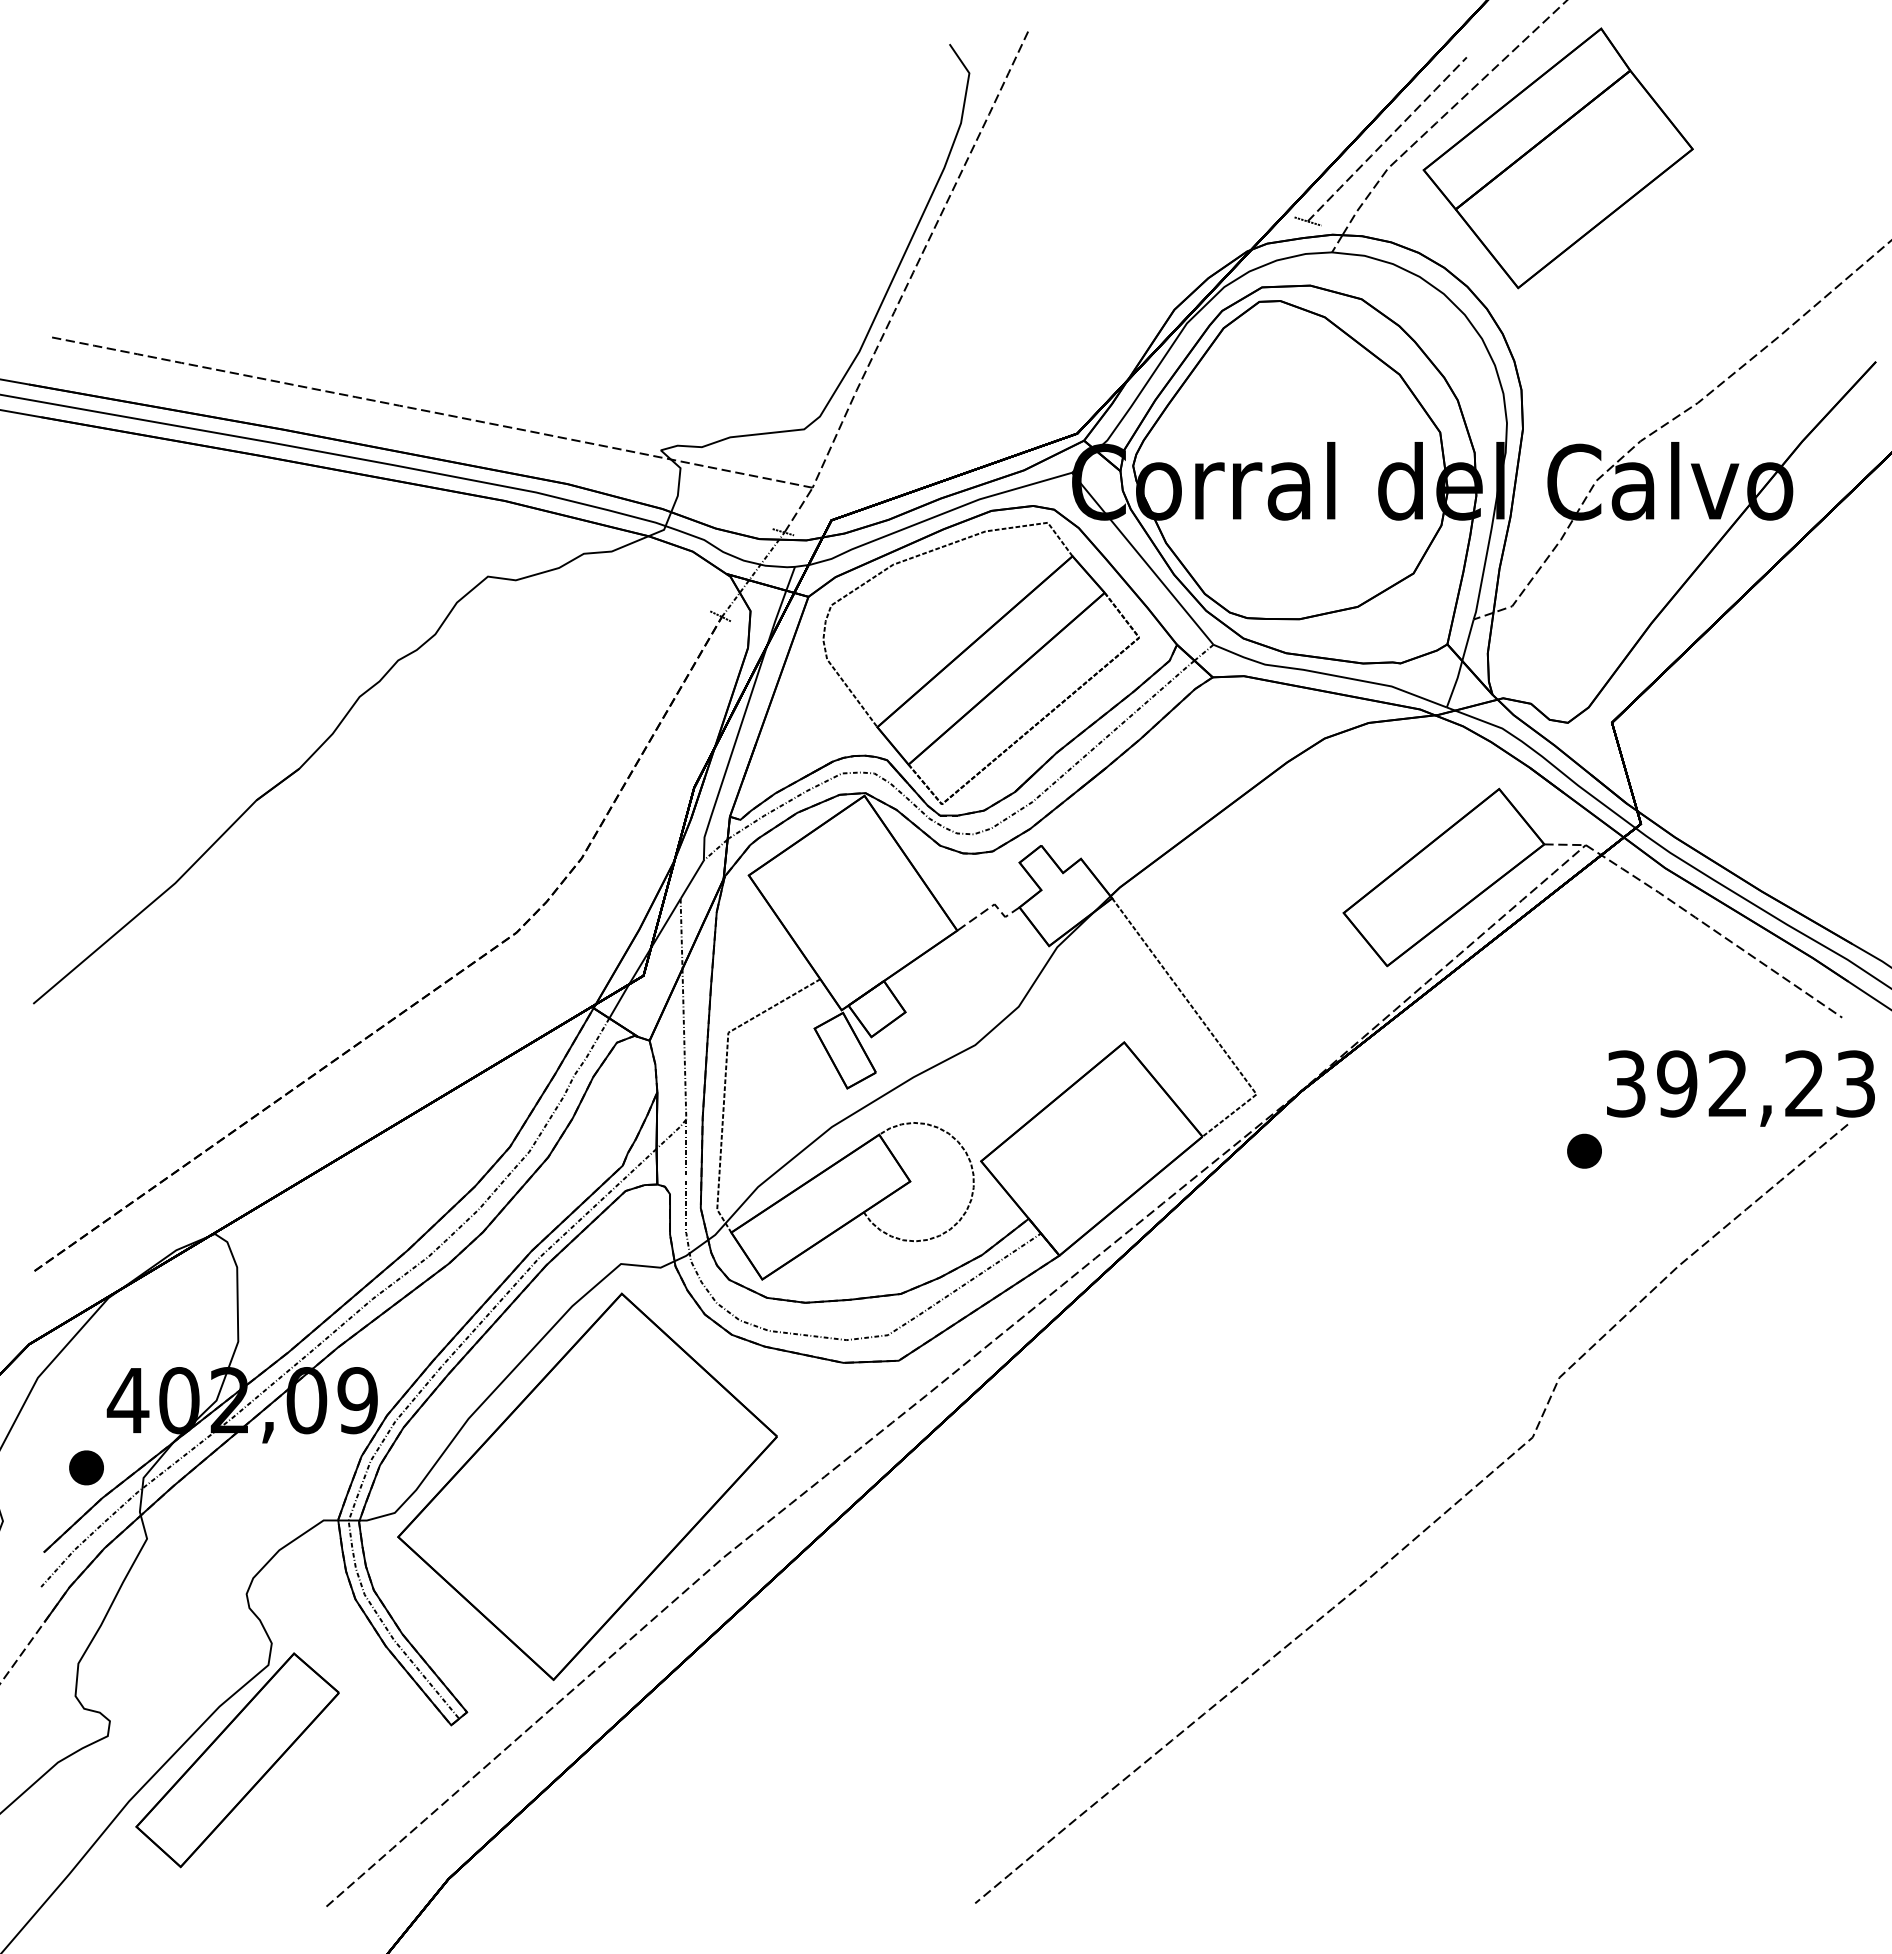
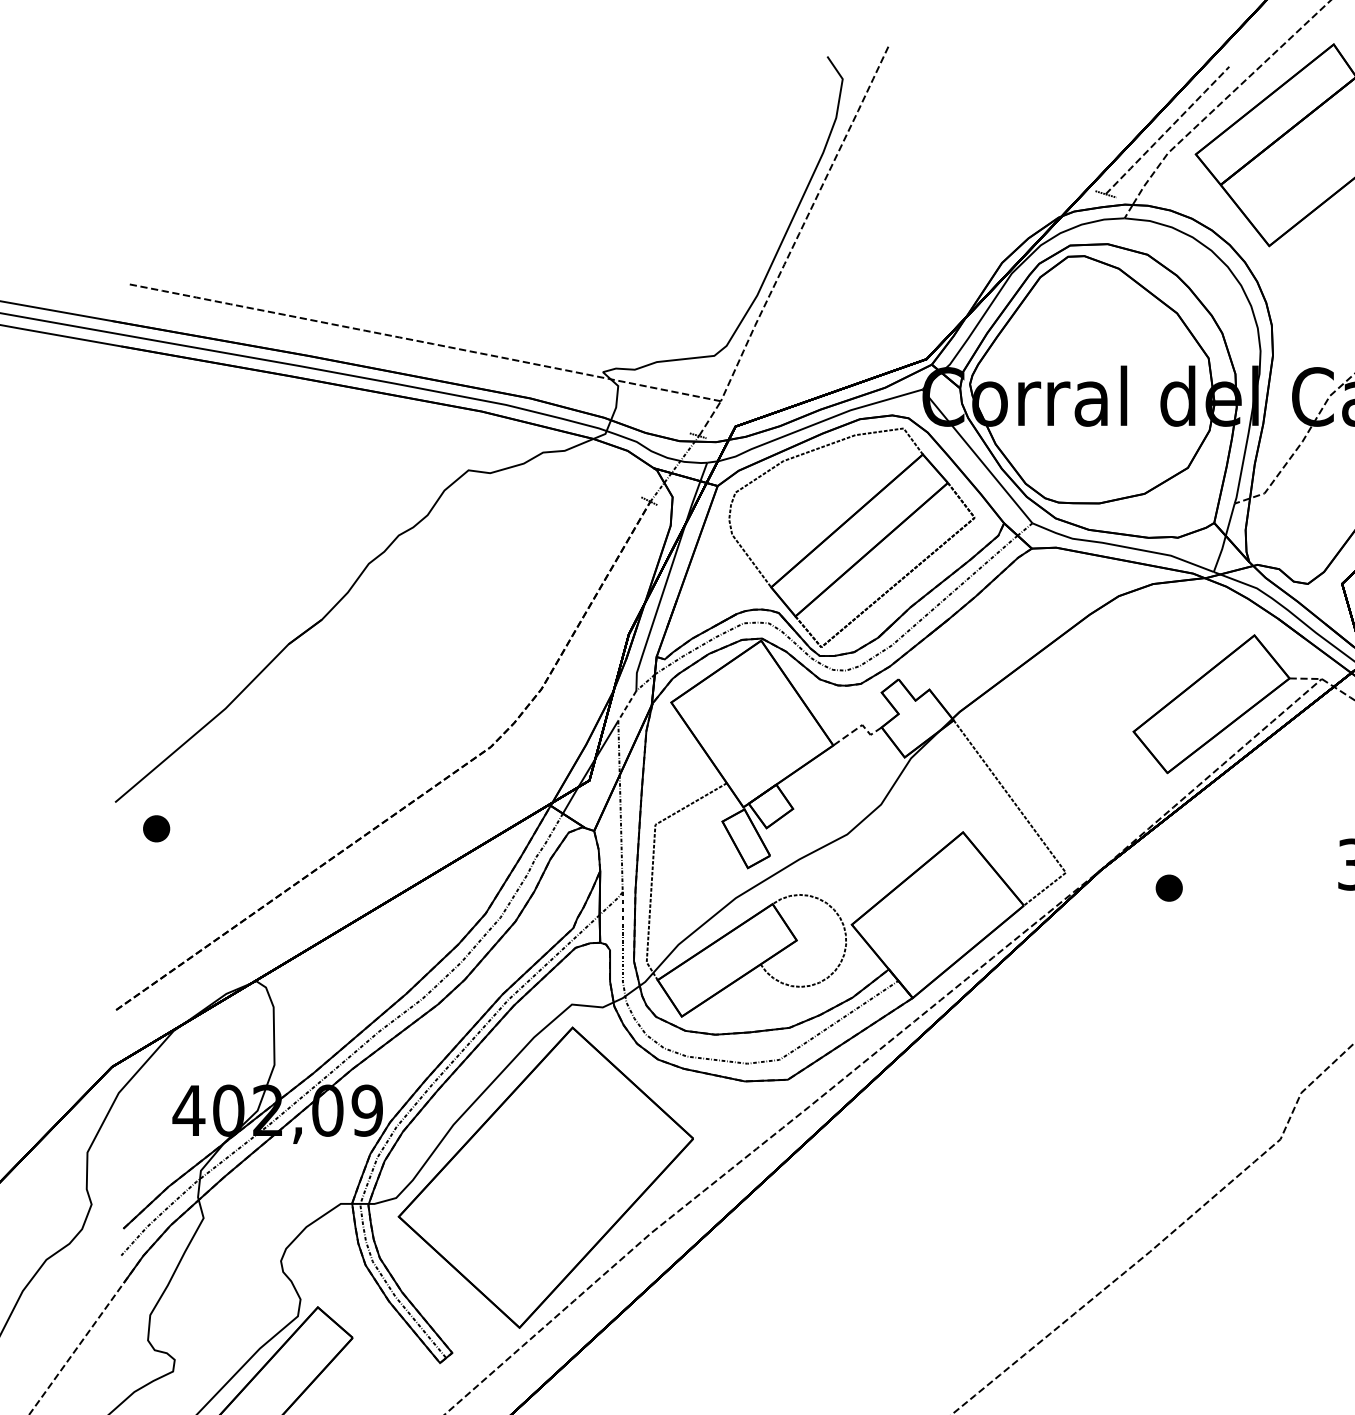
line: (691, 880) -> (626, 706), solid -> dashed
part: (1584, 1150) -> (1169, 887), moved
part: (86, 1467) -> (156, 828), moved

